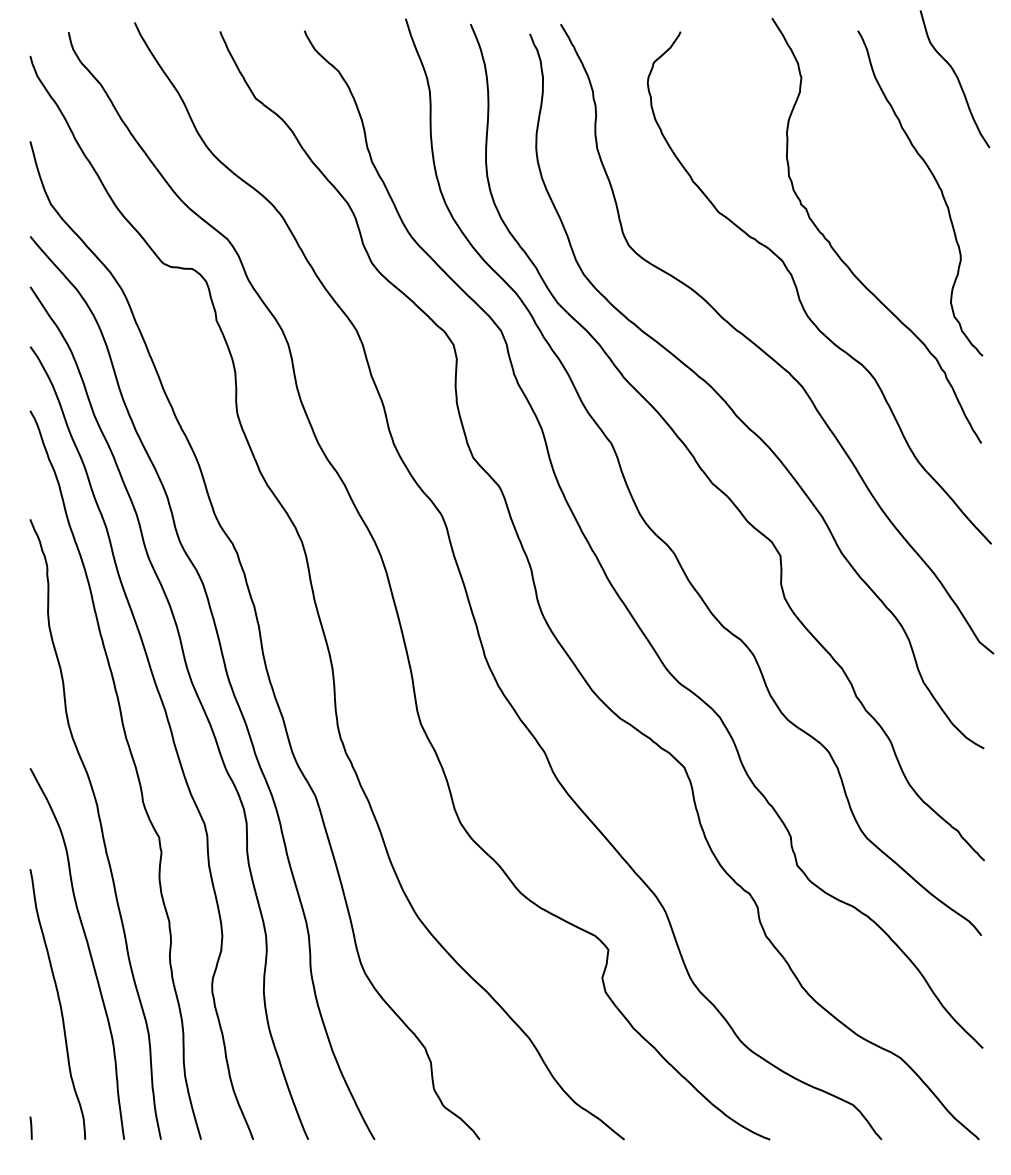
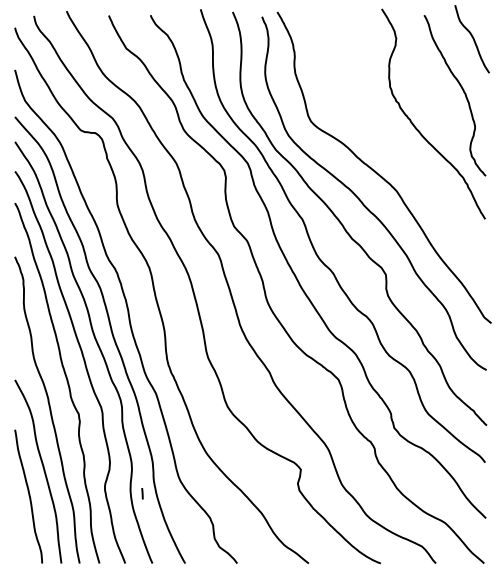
curve: (799, 290) -> (395, 143), removed
line: (31, 1127) -> (142, 493), moved

